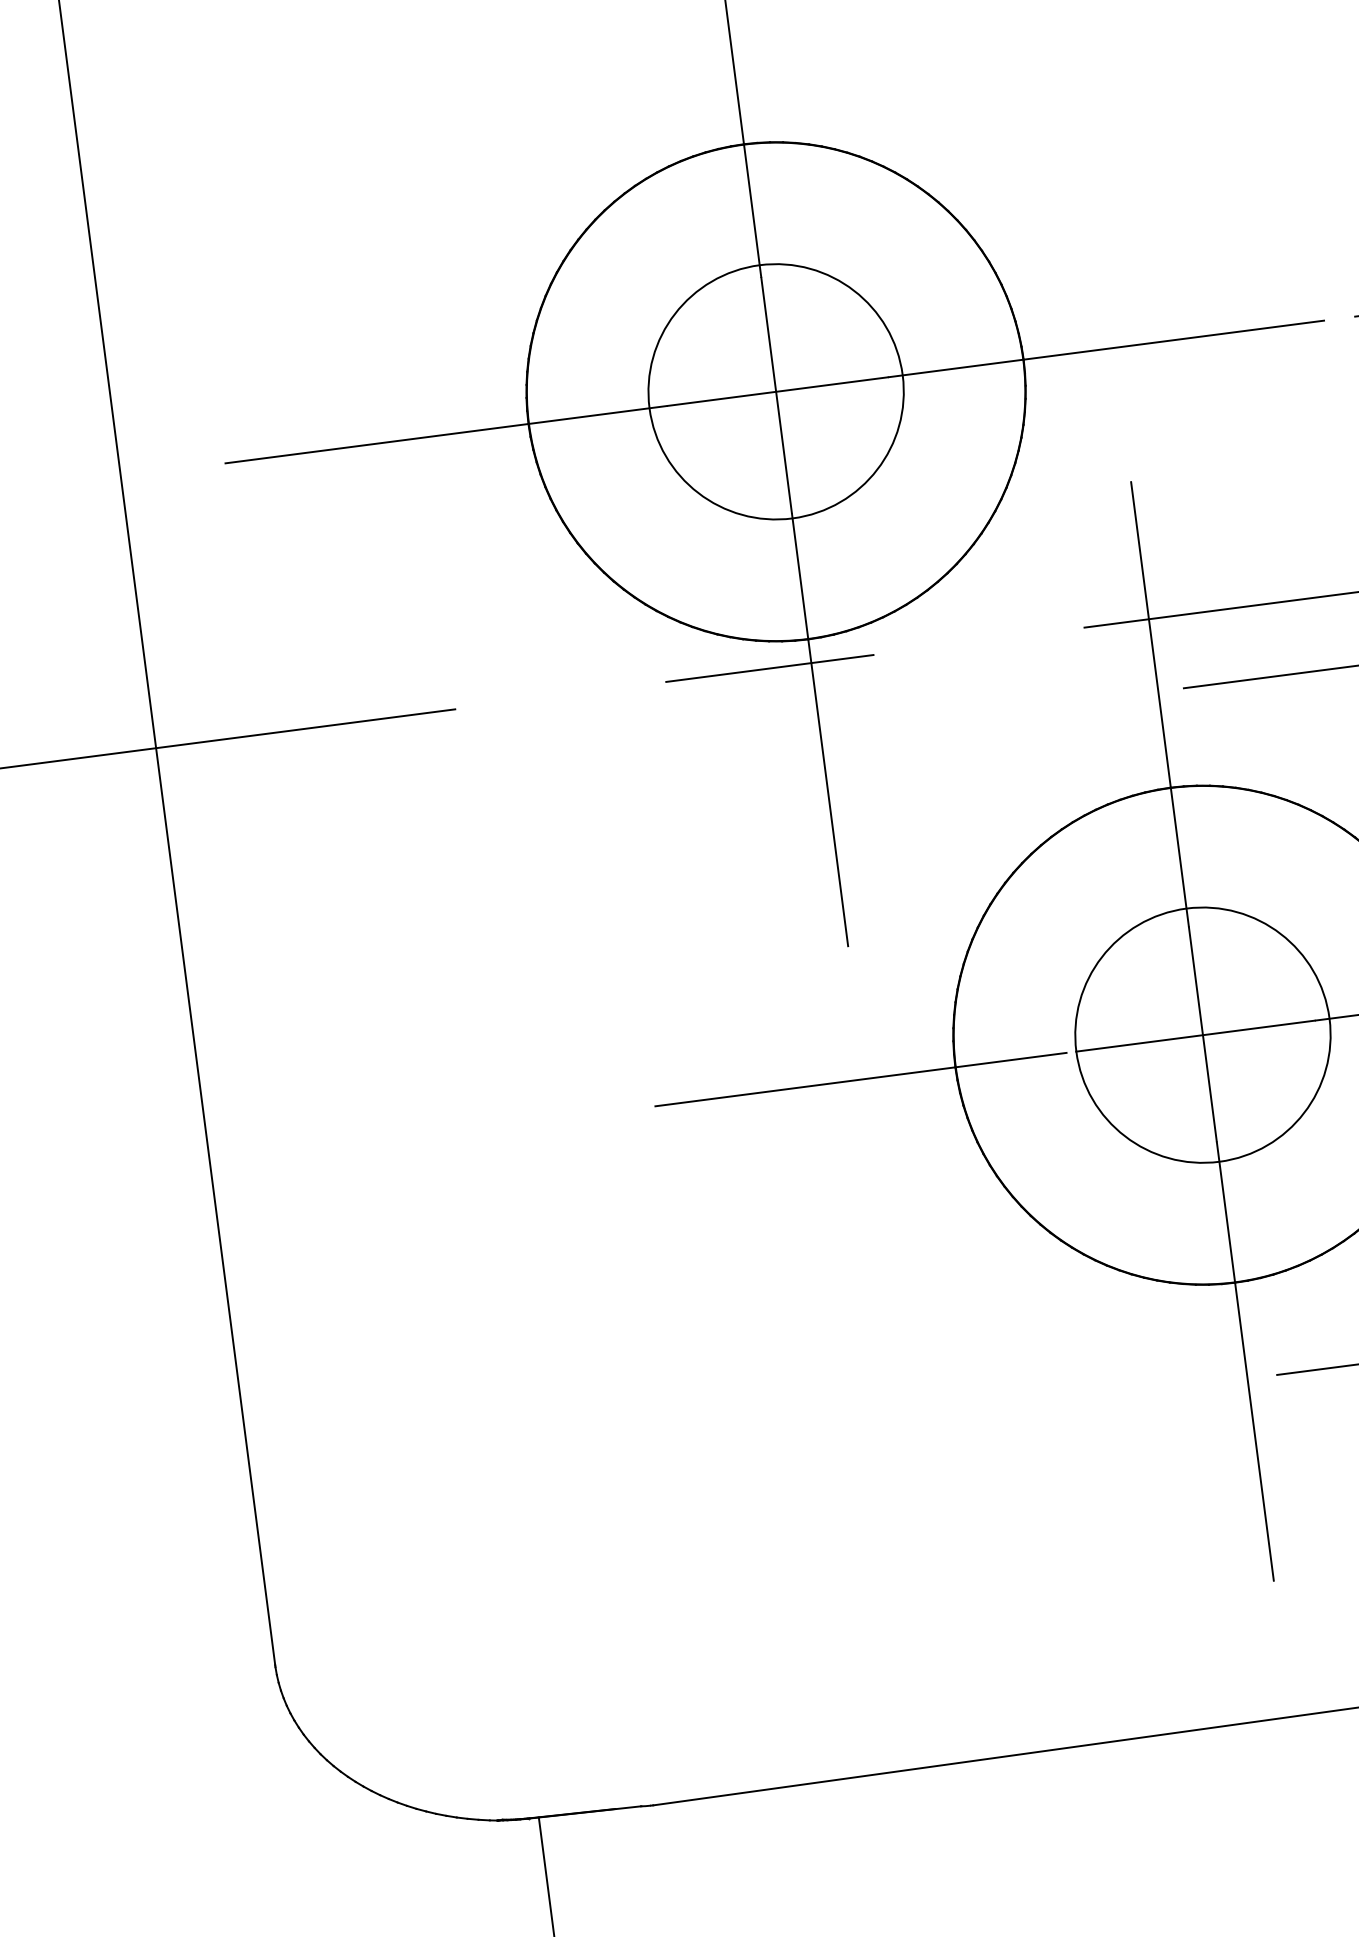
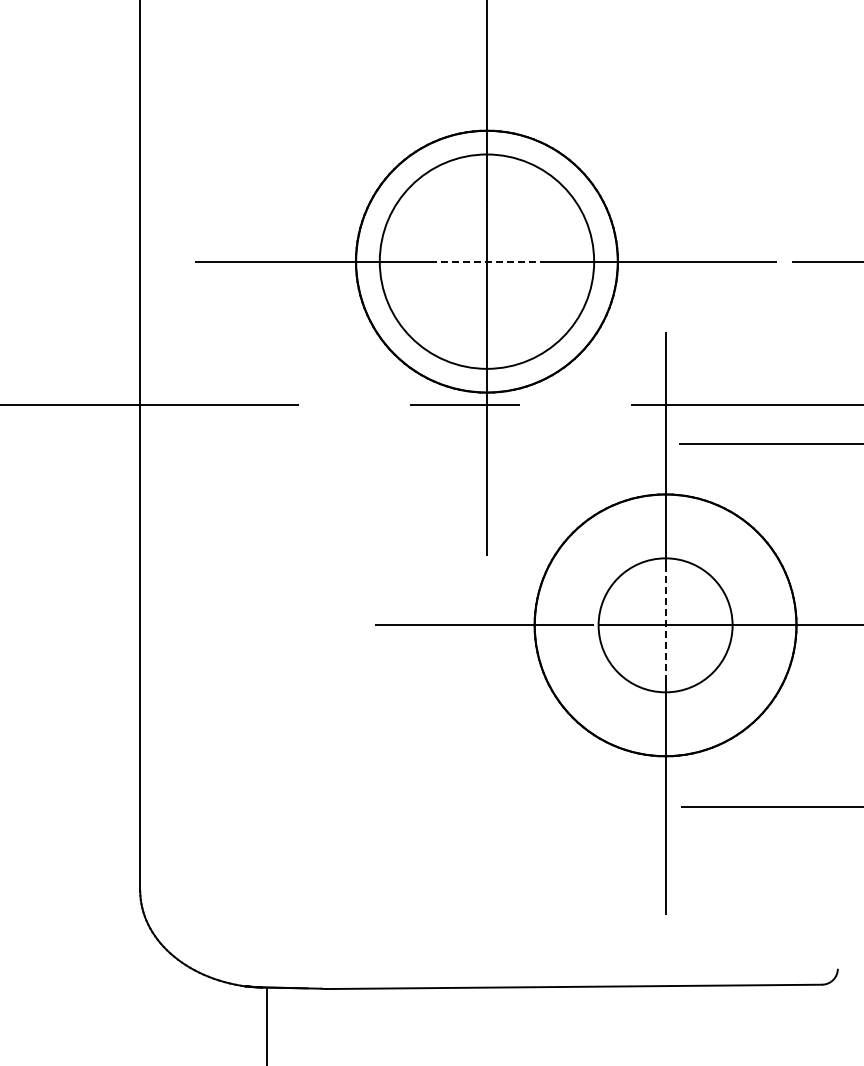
circle: (775, 391) -> (486, 261), size x1.6
line: (778, 391) -> (488, 261), solid -> dashed
line: (1202, 1033) -> (665, 624), solid -> dashed

